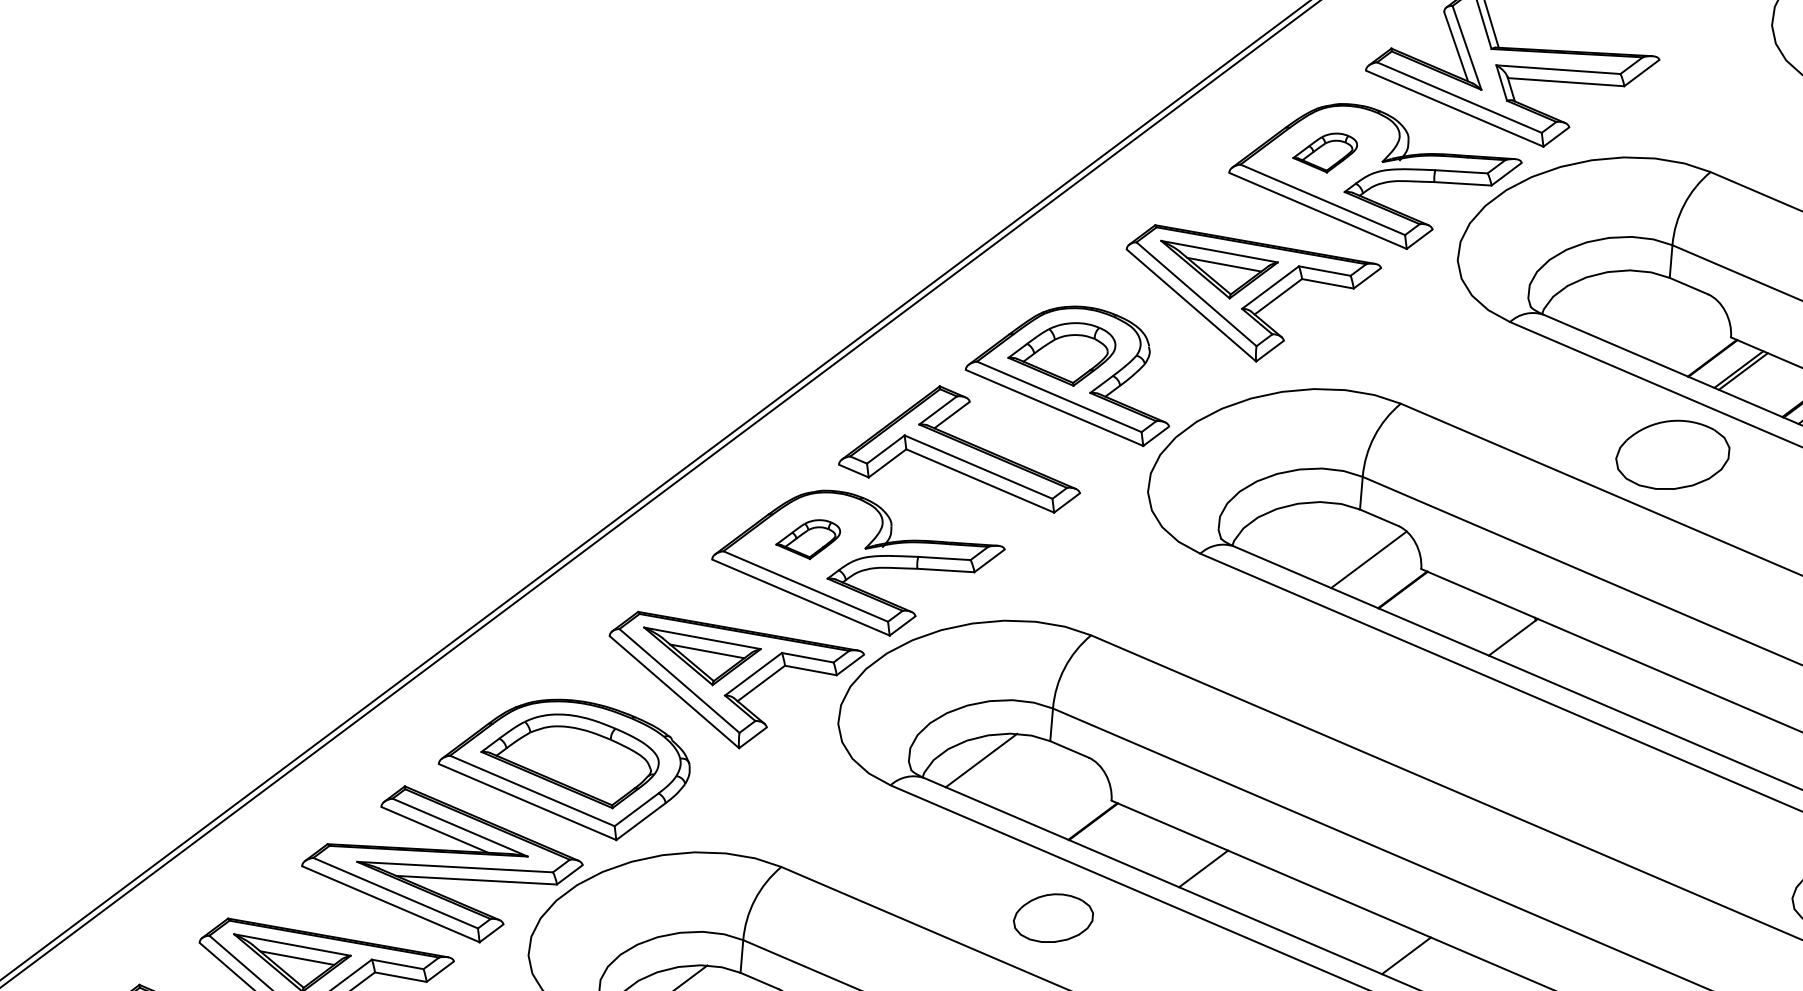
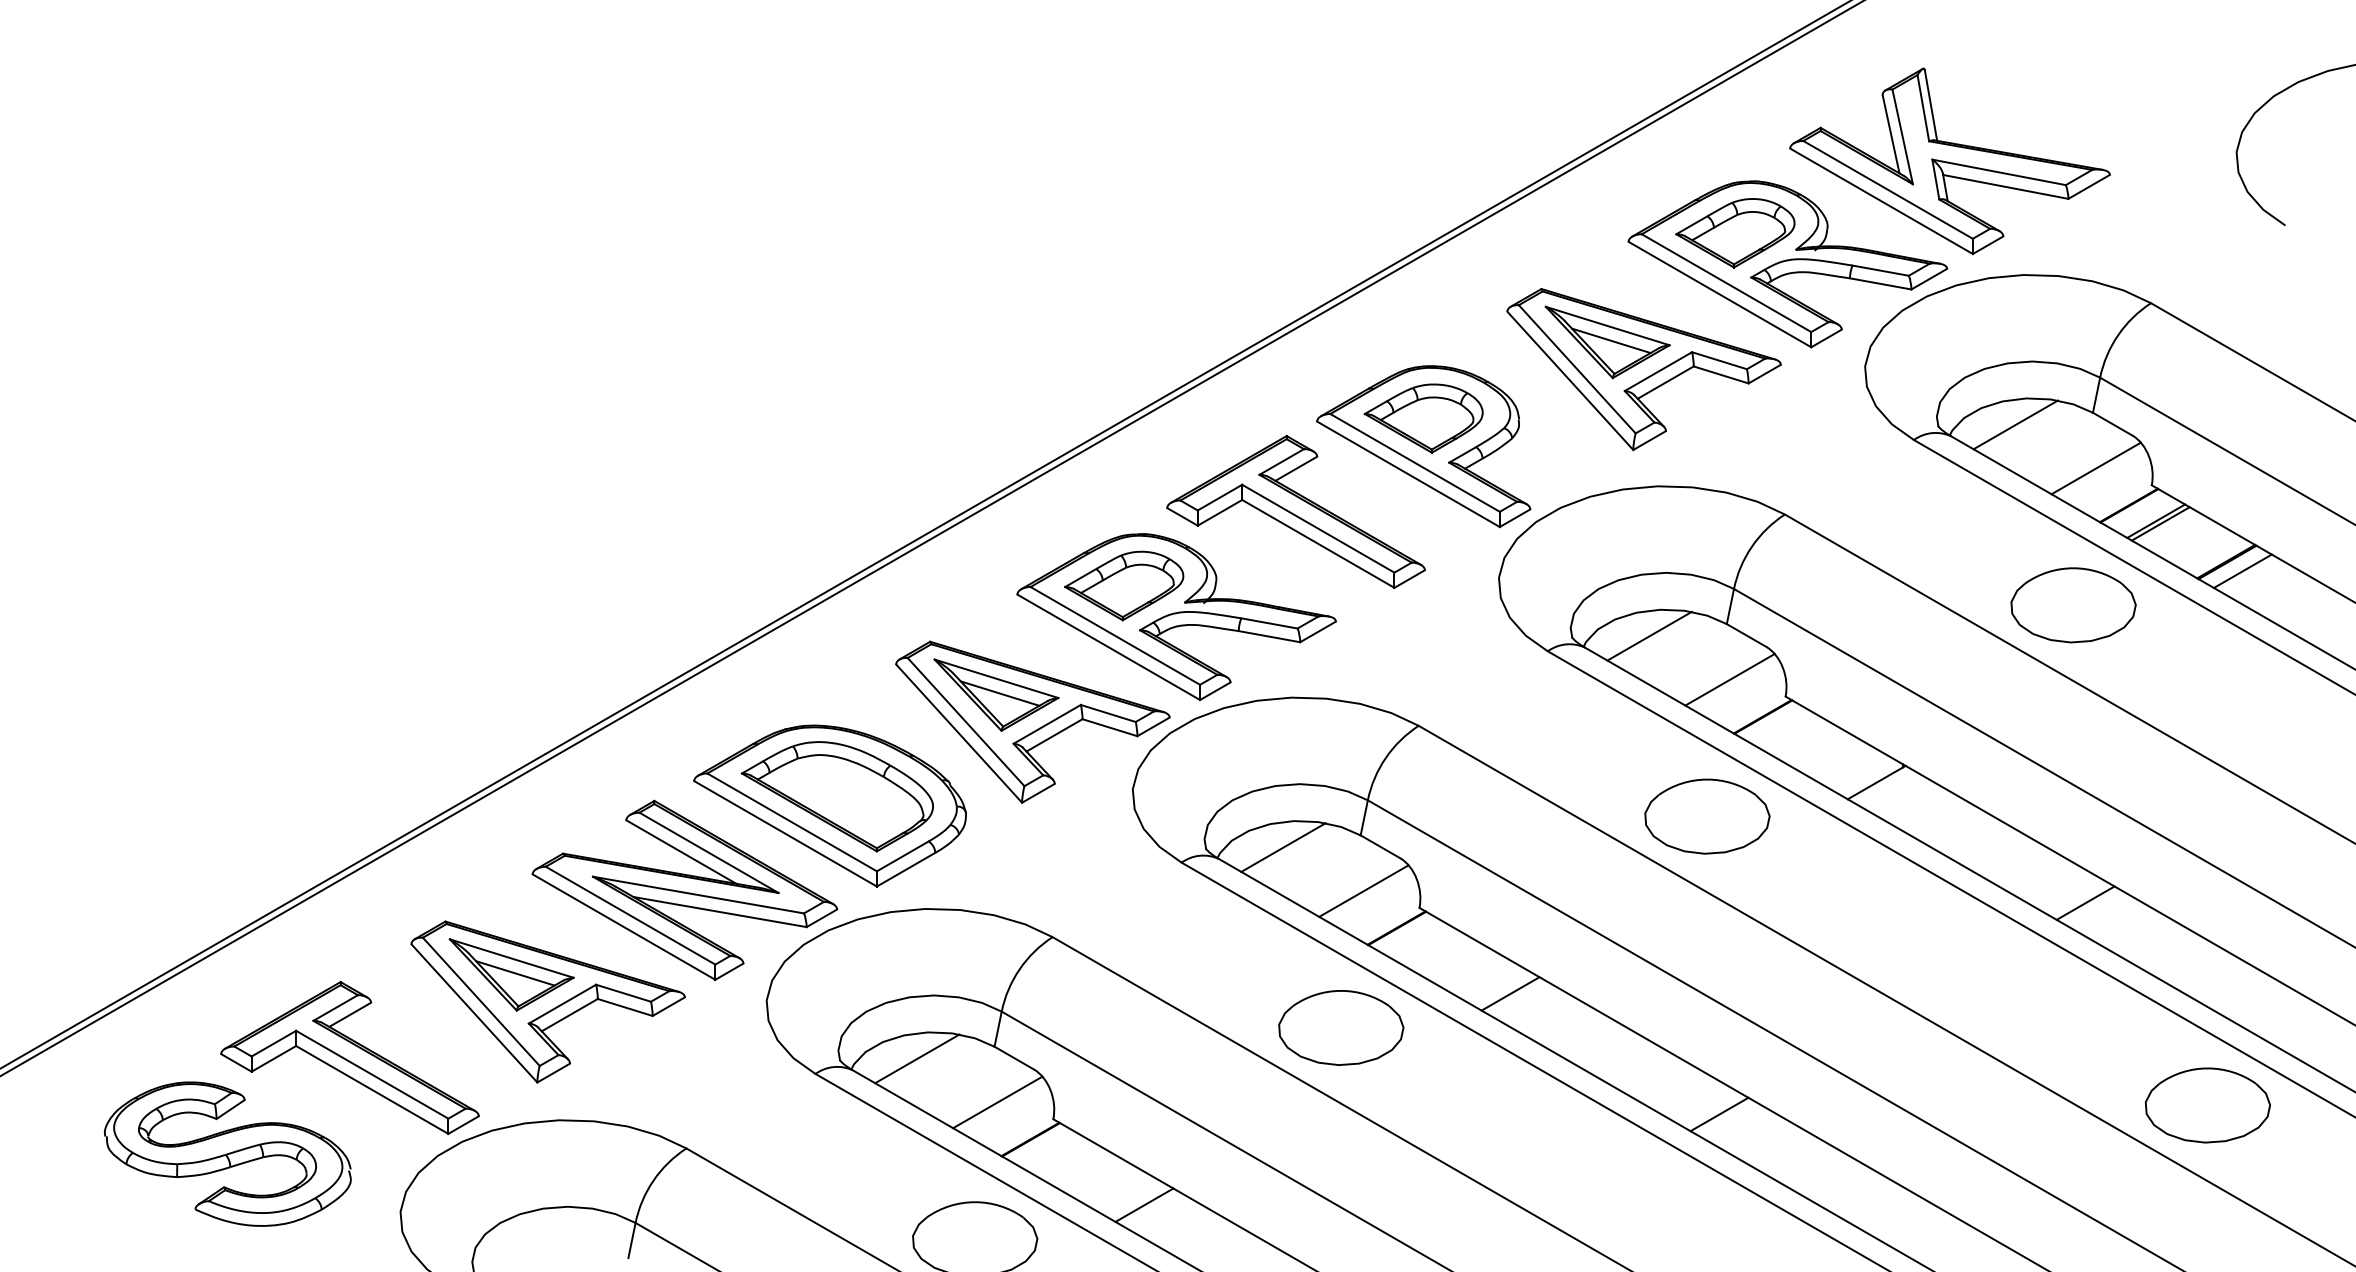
part: (1325, 153) -> (1735, 233), size x1.67
line: (1600, 296) -> (2015, 424), added
line: (1678, 328) -> (2095, 468), added
line: (1290, 528) -> (1649, 635), added
part: (808, 539) -> (1124, 585), size x1.67
part: (1363, 686) -> (1707, 816), added
line: (1716, 723) -> (2085, 902), added
line: (1058, 790) -> (1363, 890), added
part: (1053, 917) -> (1341, 1027), size x1.43

